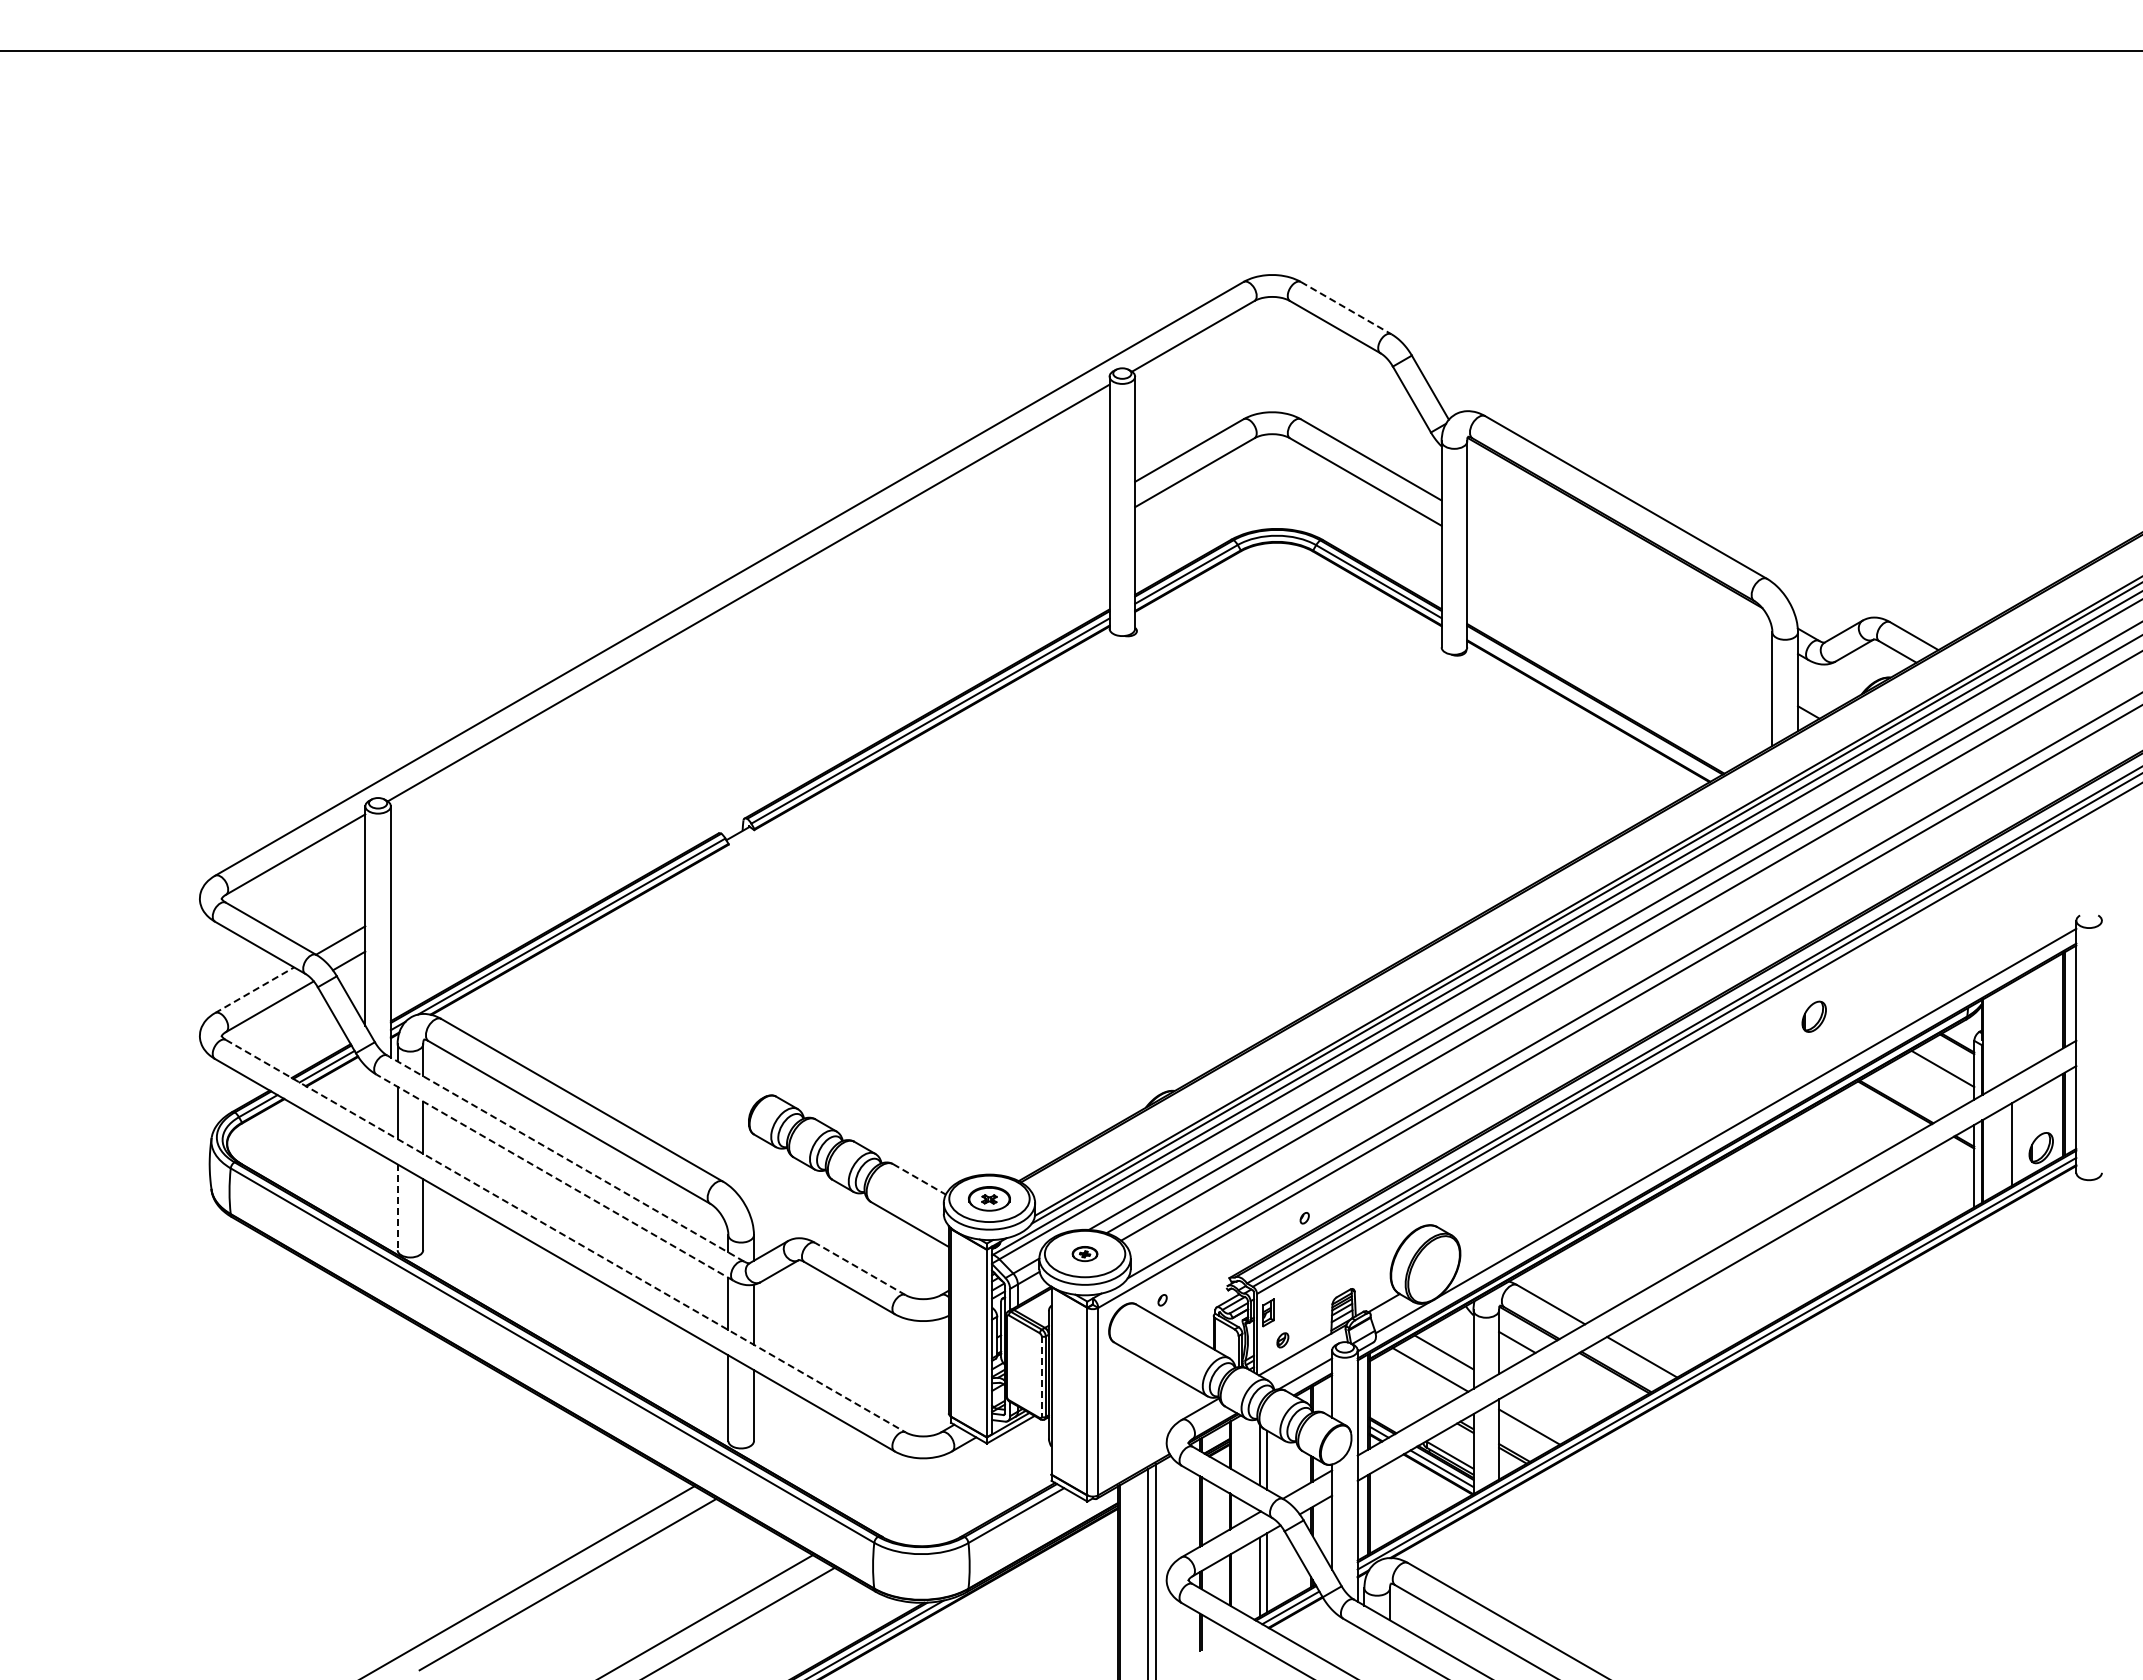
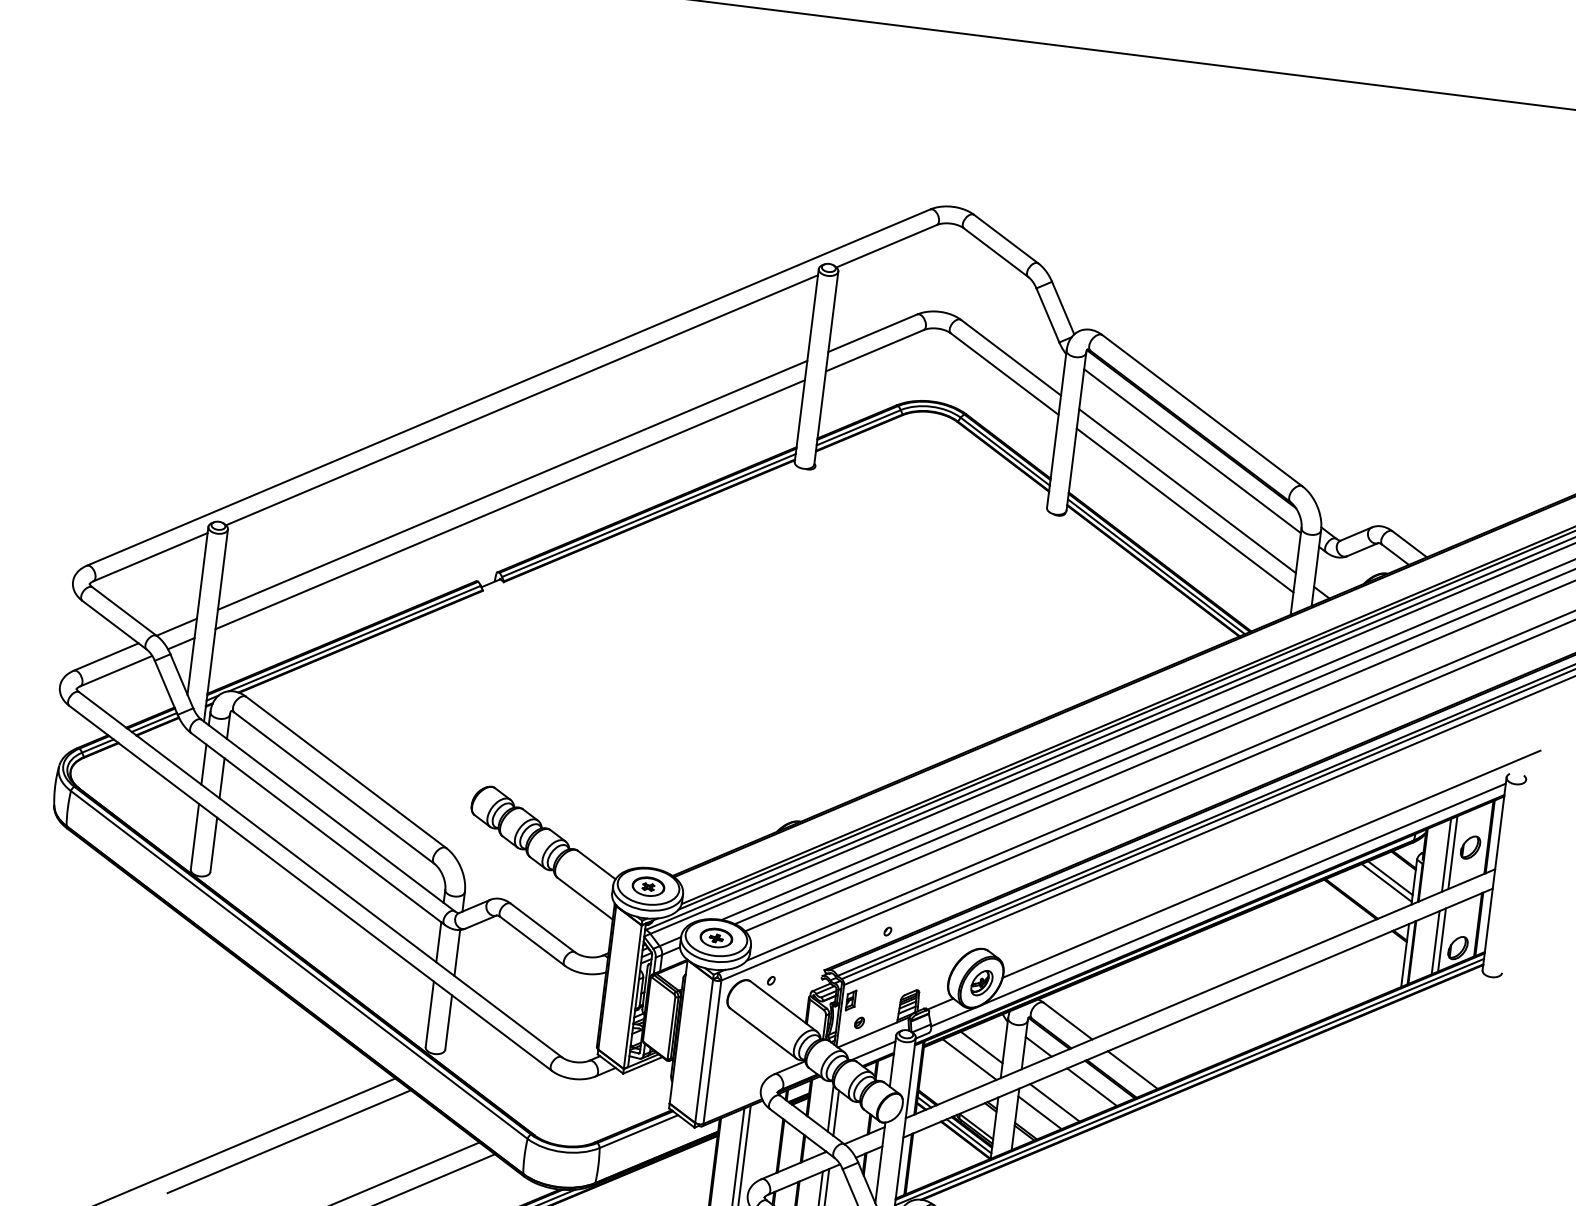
line: (1346, 308) -> (1006, 239), dashed -> solid
line: (1619, 551) -> (1192, 451), added
line: (1619, 603) -> (1187, 491), added
line: (1619, 628) -> (1184, 510), added
line: (749, 703) -> (512, 484), added
line: (1591, 705) -> (1156, 566), added
line: (749, 728) -> (509, 503), added
line: (254, 990) -> (106, 657), dashed -> solid
part: (1813, 1016) -> (1470, 847), moved
line: (2019, 1025) -> (1453, 852), added
line: (2011, 1030) -> (1446, 855), added
line: (1787, 1069) -> (1271, 863), added
line: (1938, 1075) -> (1386, 882), added
line: (2019, 1140) -> (1442, 940), added
line: (565, 1158) -> (328, 815), dashed -> solid
line: (554, 1177) -> (317, 828), dashed -> solid
line: (919, 1179) -> (596, 865), dashed -> solid
line: (397, 1207) -> (194, 836), dashed -> solid
line: (566, 1236) -> (321, 875), dashed -> solid
part: (1084, 1253) -> (716, 937), size x1.67
line: (859, 1268) -> (542, 927), dashed -> solid
part: (1433, 1269) -> (981, 983), added
line: (1041, 1377) -> (671, 1028), dashed -> solid
line: (1592, 1385) -> (1092, 1086), added
line: (1547, 1411) -> (1055, 1102), added

